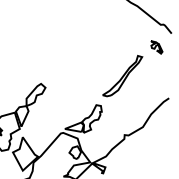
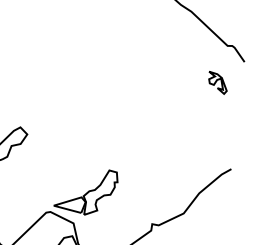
part: (122, 76) -> (156, 126), removed

